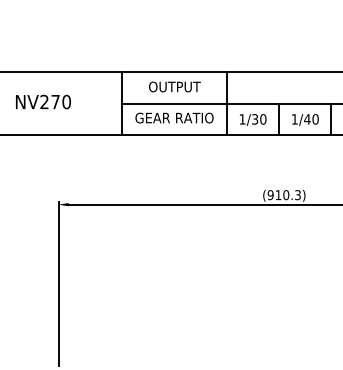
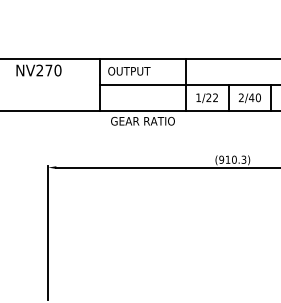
text: (174, 86) -> (129, 70), moved
text: (43, 101) -> (39, 70), moved
text: (174, 117) -> (142, 120), moved
text: (259, 119) -> (212, 97), 1/30 -> 1/22
text: (294, 119) -> (241, 97), 1/40 -> 2/40

